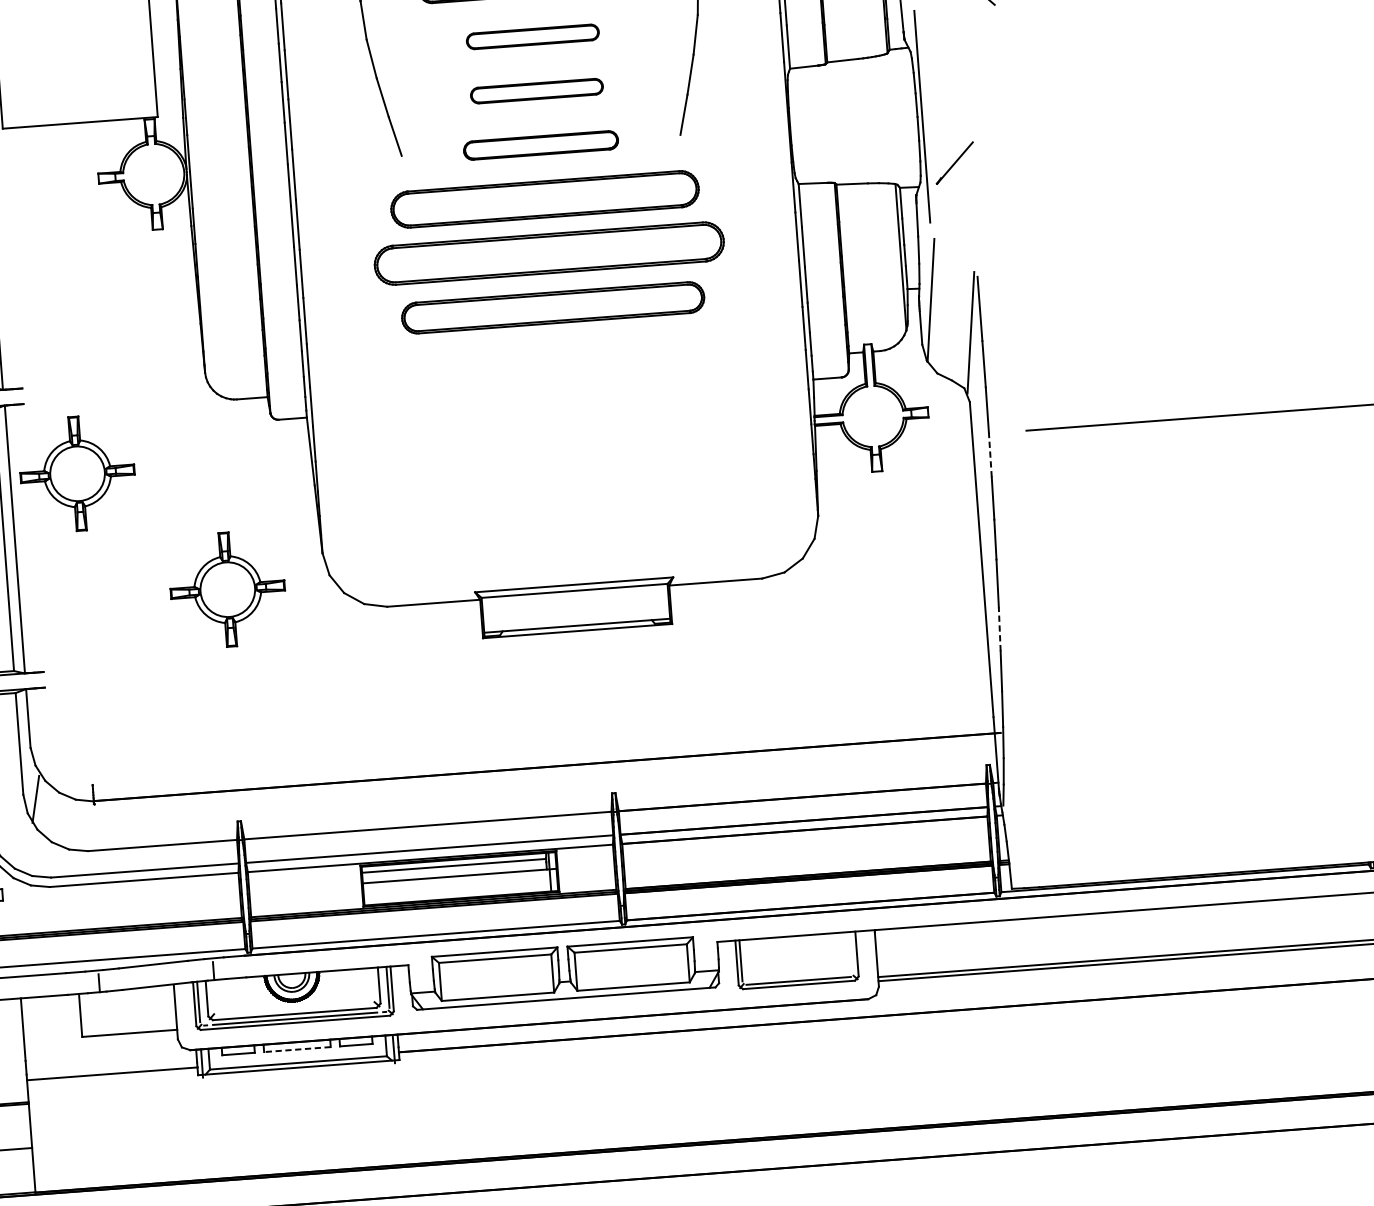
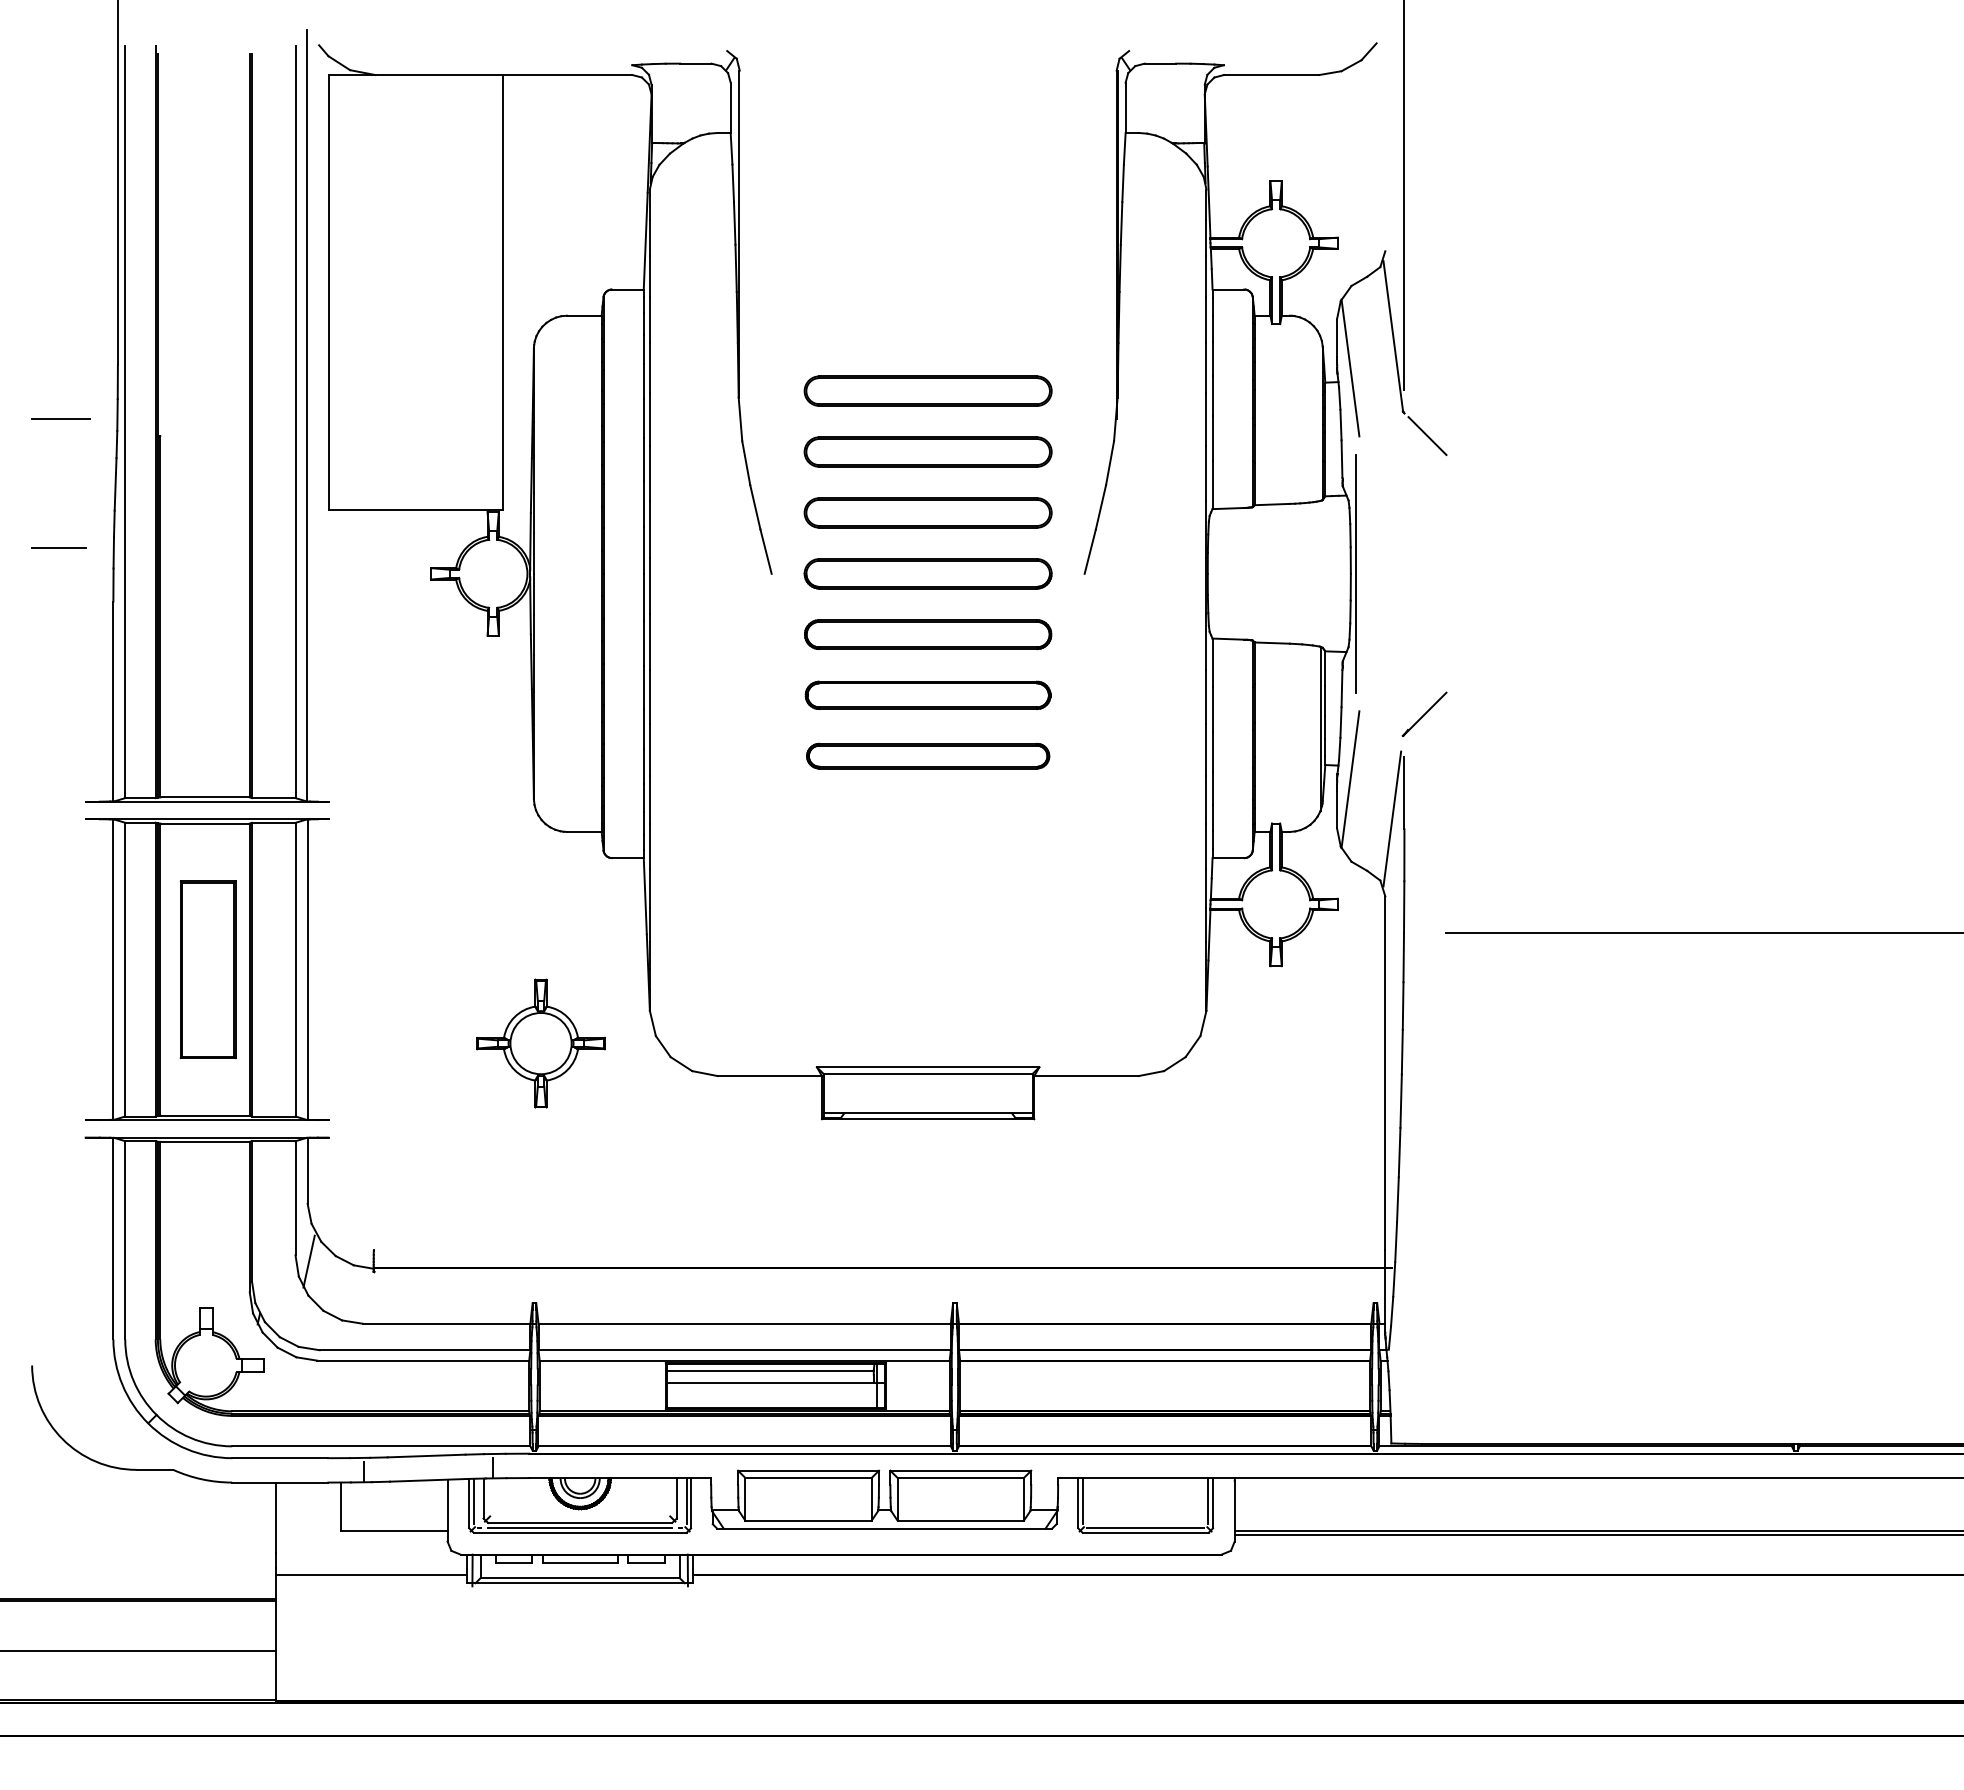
part: (532, 36) -> (927, 451), size x1.67
part: (536, 90) -> (927, 512), size x1.67
part: (540, 145) -> (927, 573), size x1.43
line: (954, 162) -> (1424, 713), moved
part: (545, 199) -> (928, 634), size x0.71
part: (548, 253) -> (927, 695), size x0.62
part: (553, 307) -> (928, 755), size x0.71
line: (990, 455) -> (1403, 957), dashed -> solid
part: (77, 473) -> (382, 901), removed
line: (999, 629) -> (1399, 1152), dashed -> solid
line: (852, 952) -> (1208, 1501), added
line: (296, 1049) -> (579, 1562), dashed -> solid

